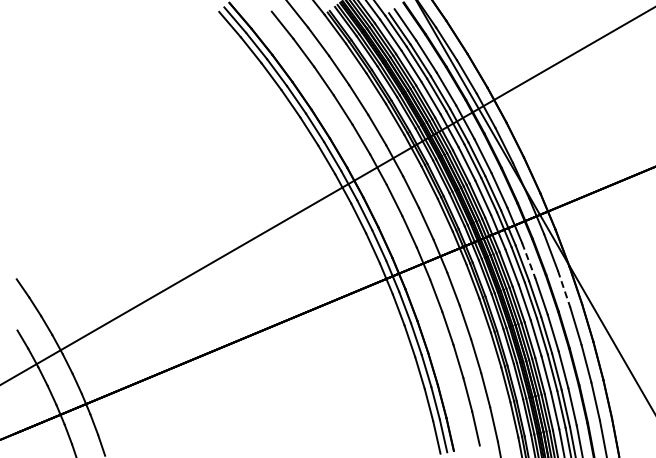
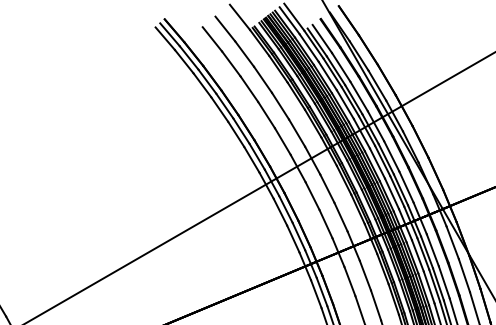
line: (529, 261) -> (433, 250), dashed -> solid
line: (564, 289) -> (464, 275), dashed -> solid

